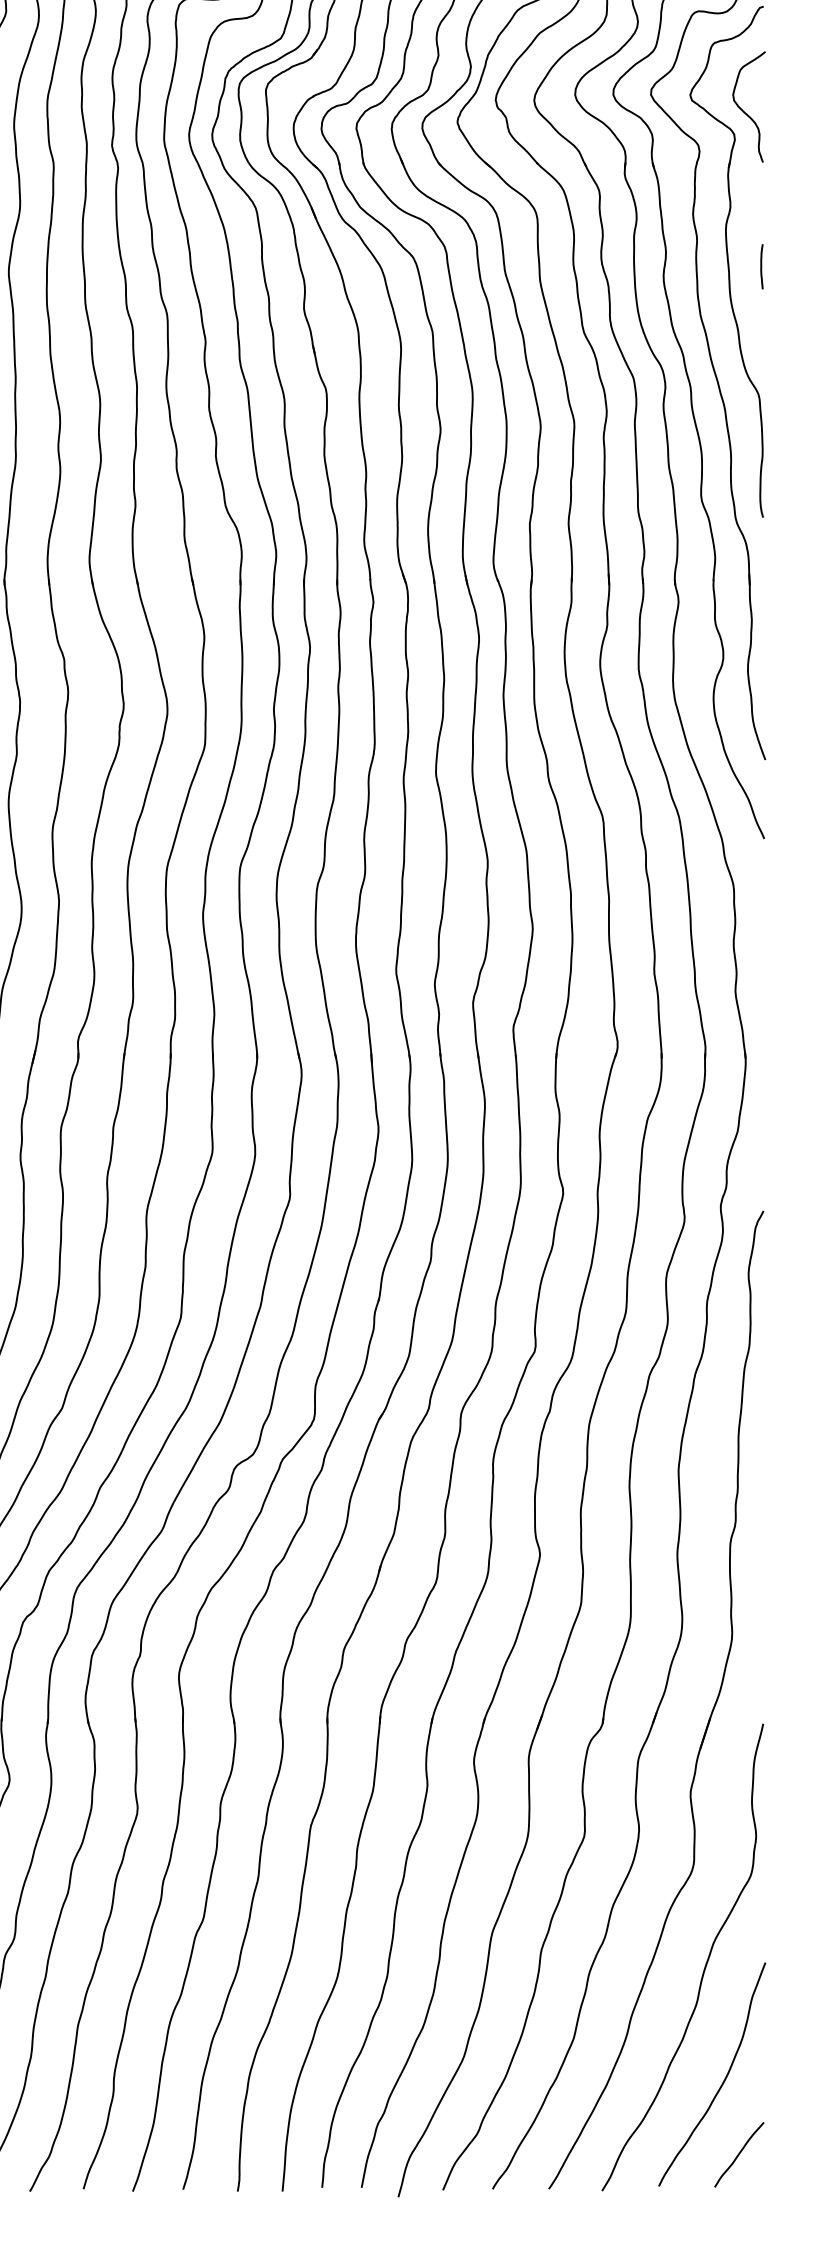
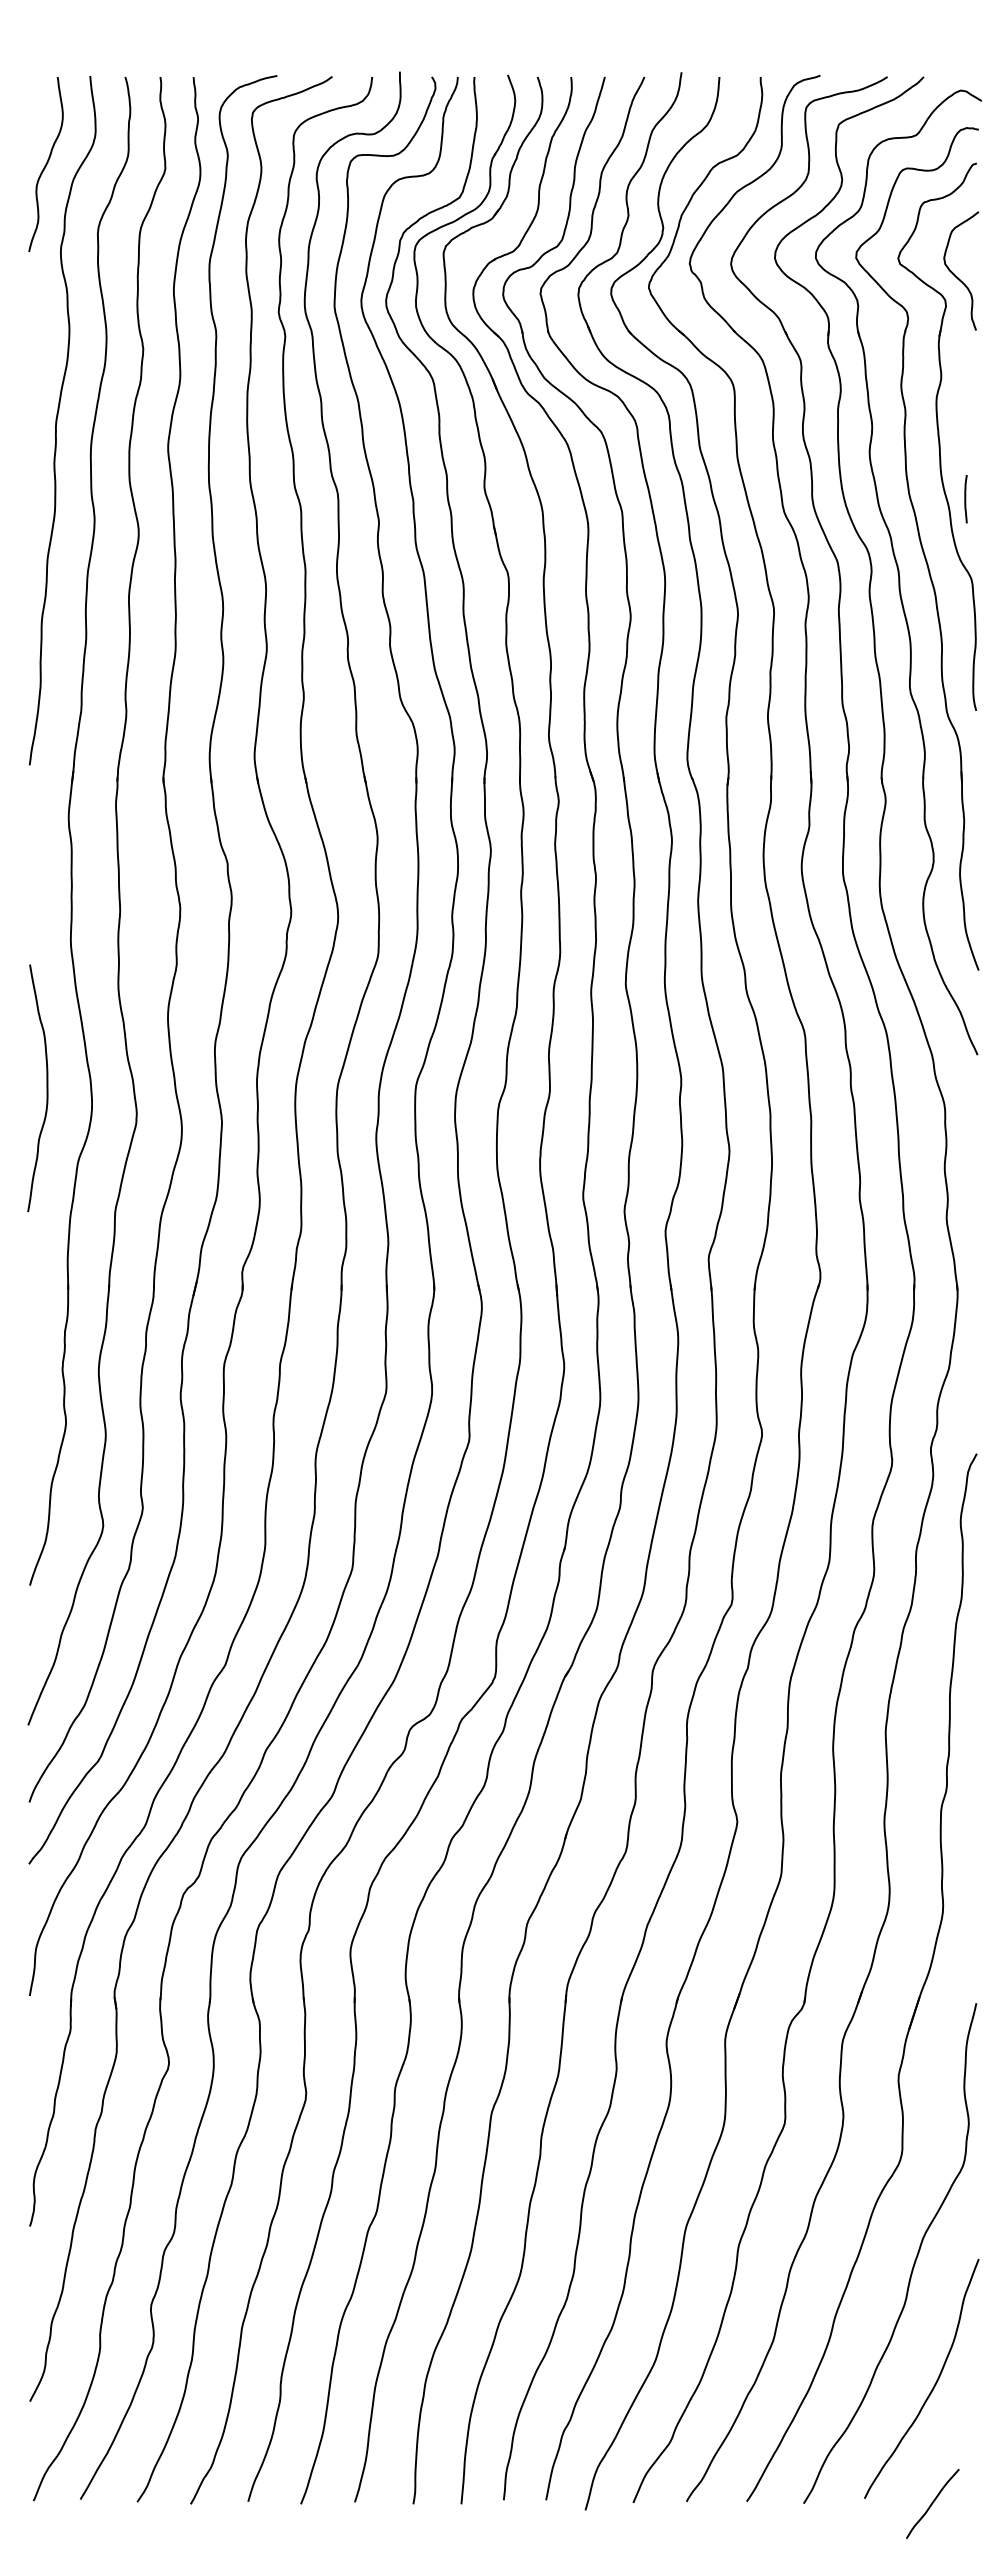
line: (761, 267) -> (965, 499), moved
curve: (739, 2154) -> (932, 2503), moved

